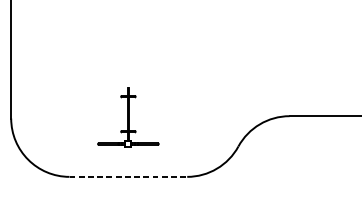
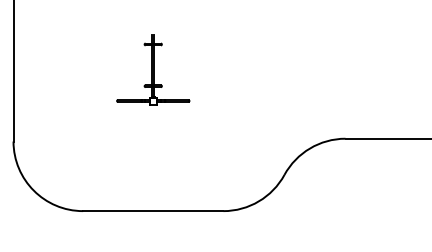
part: (128, 117) -> (153, 69), moved
line: (128, 177) -> (153, 211), dashed -> solid

